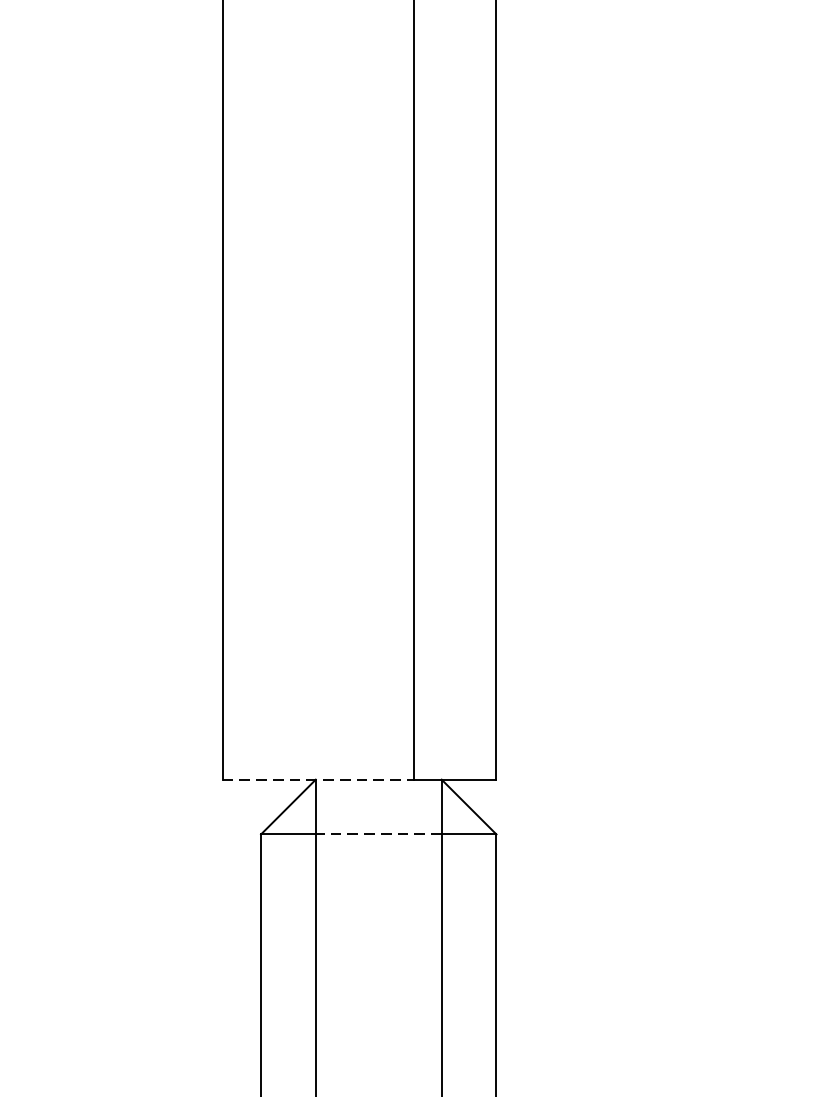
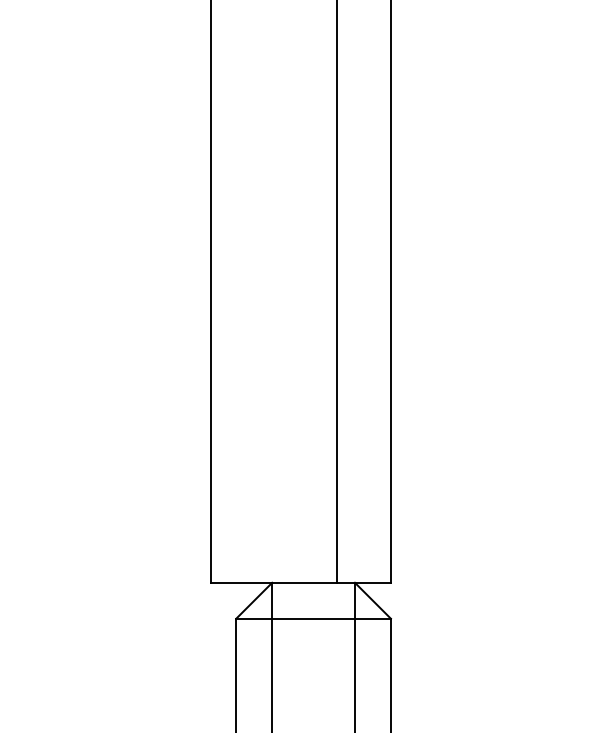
line: (319, 779) -> (274, 582), dashed -> solid
line: (378, 834) -> (313, 618), dashed -> solid

